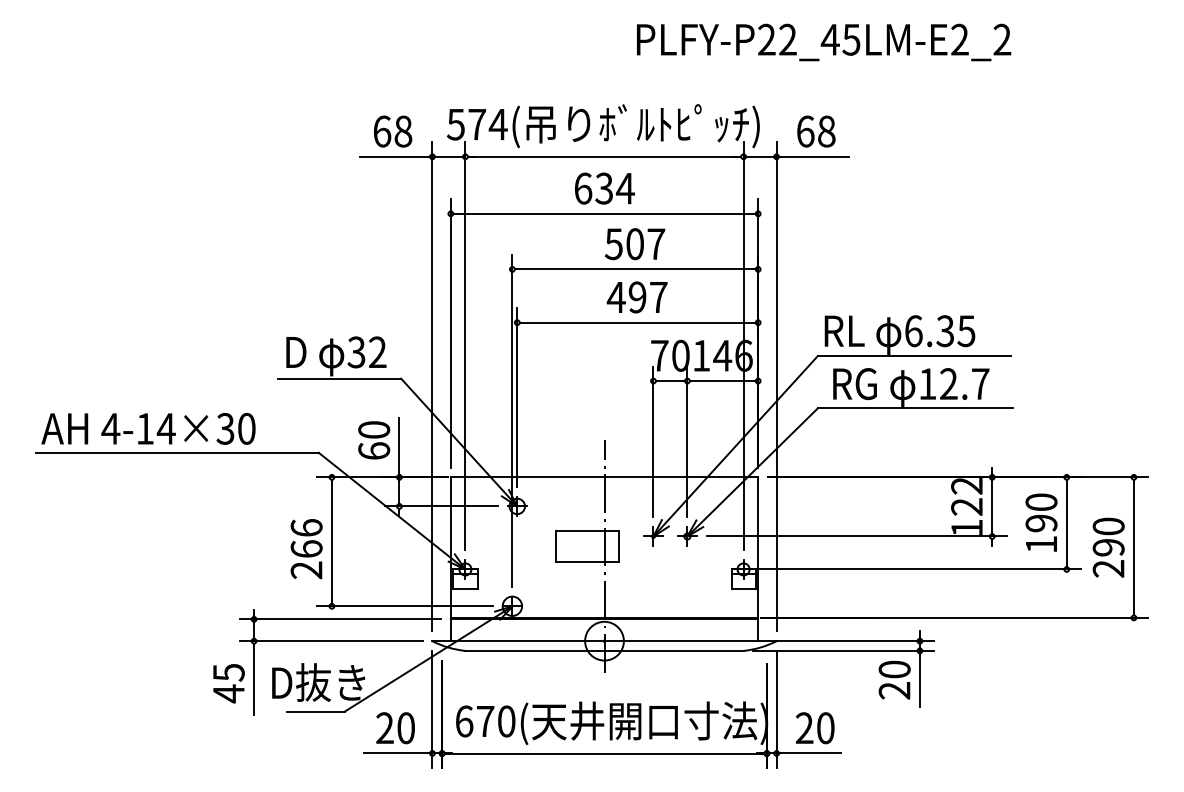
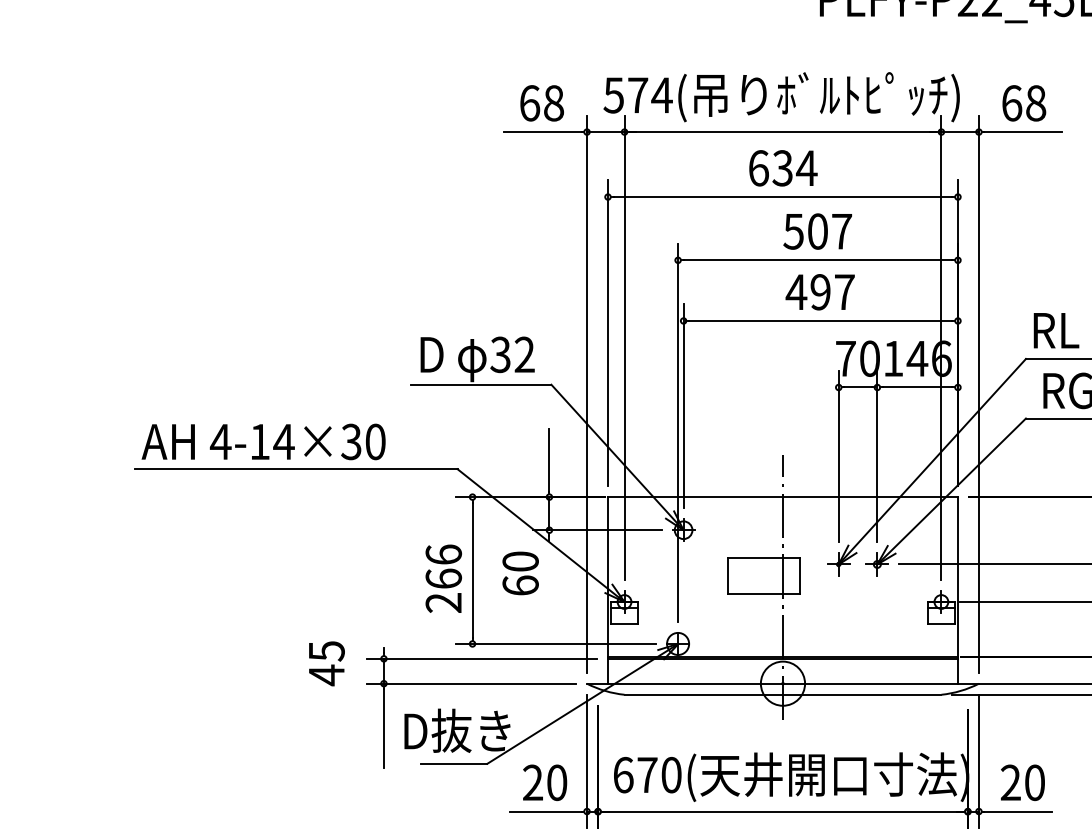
text: (374, 440) -> (521, 573), moved
text: (228, 683) -> (326, 663), moved

